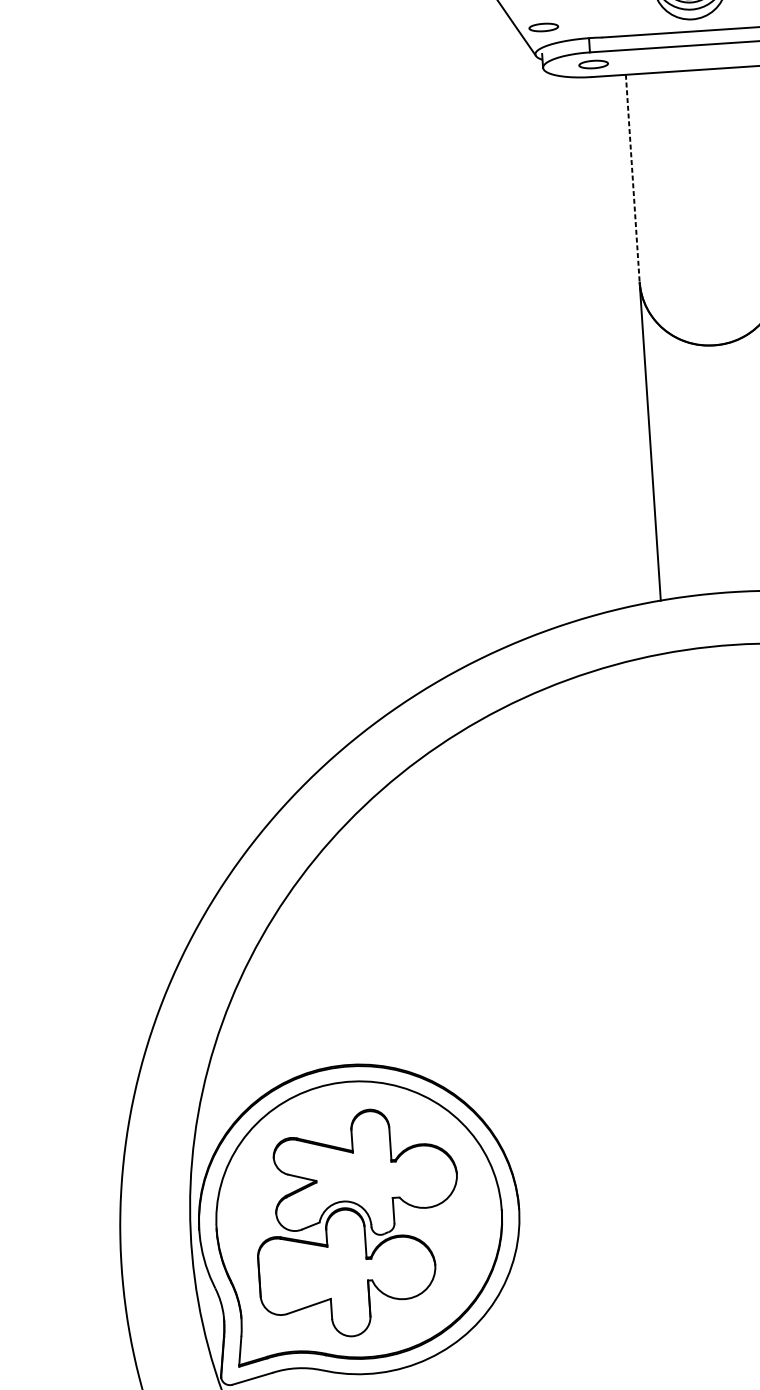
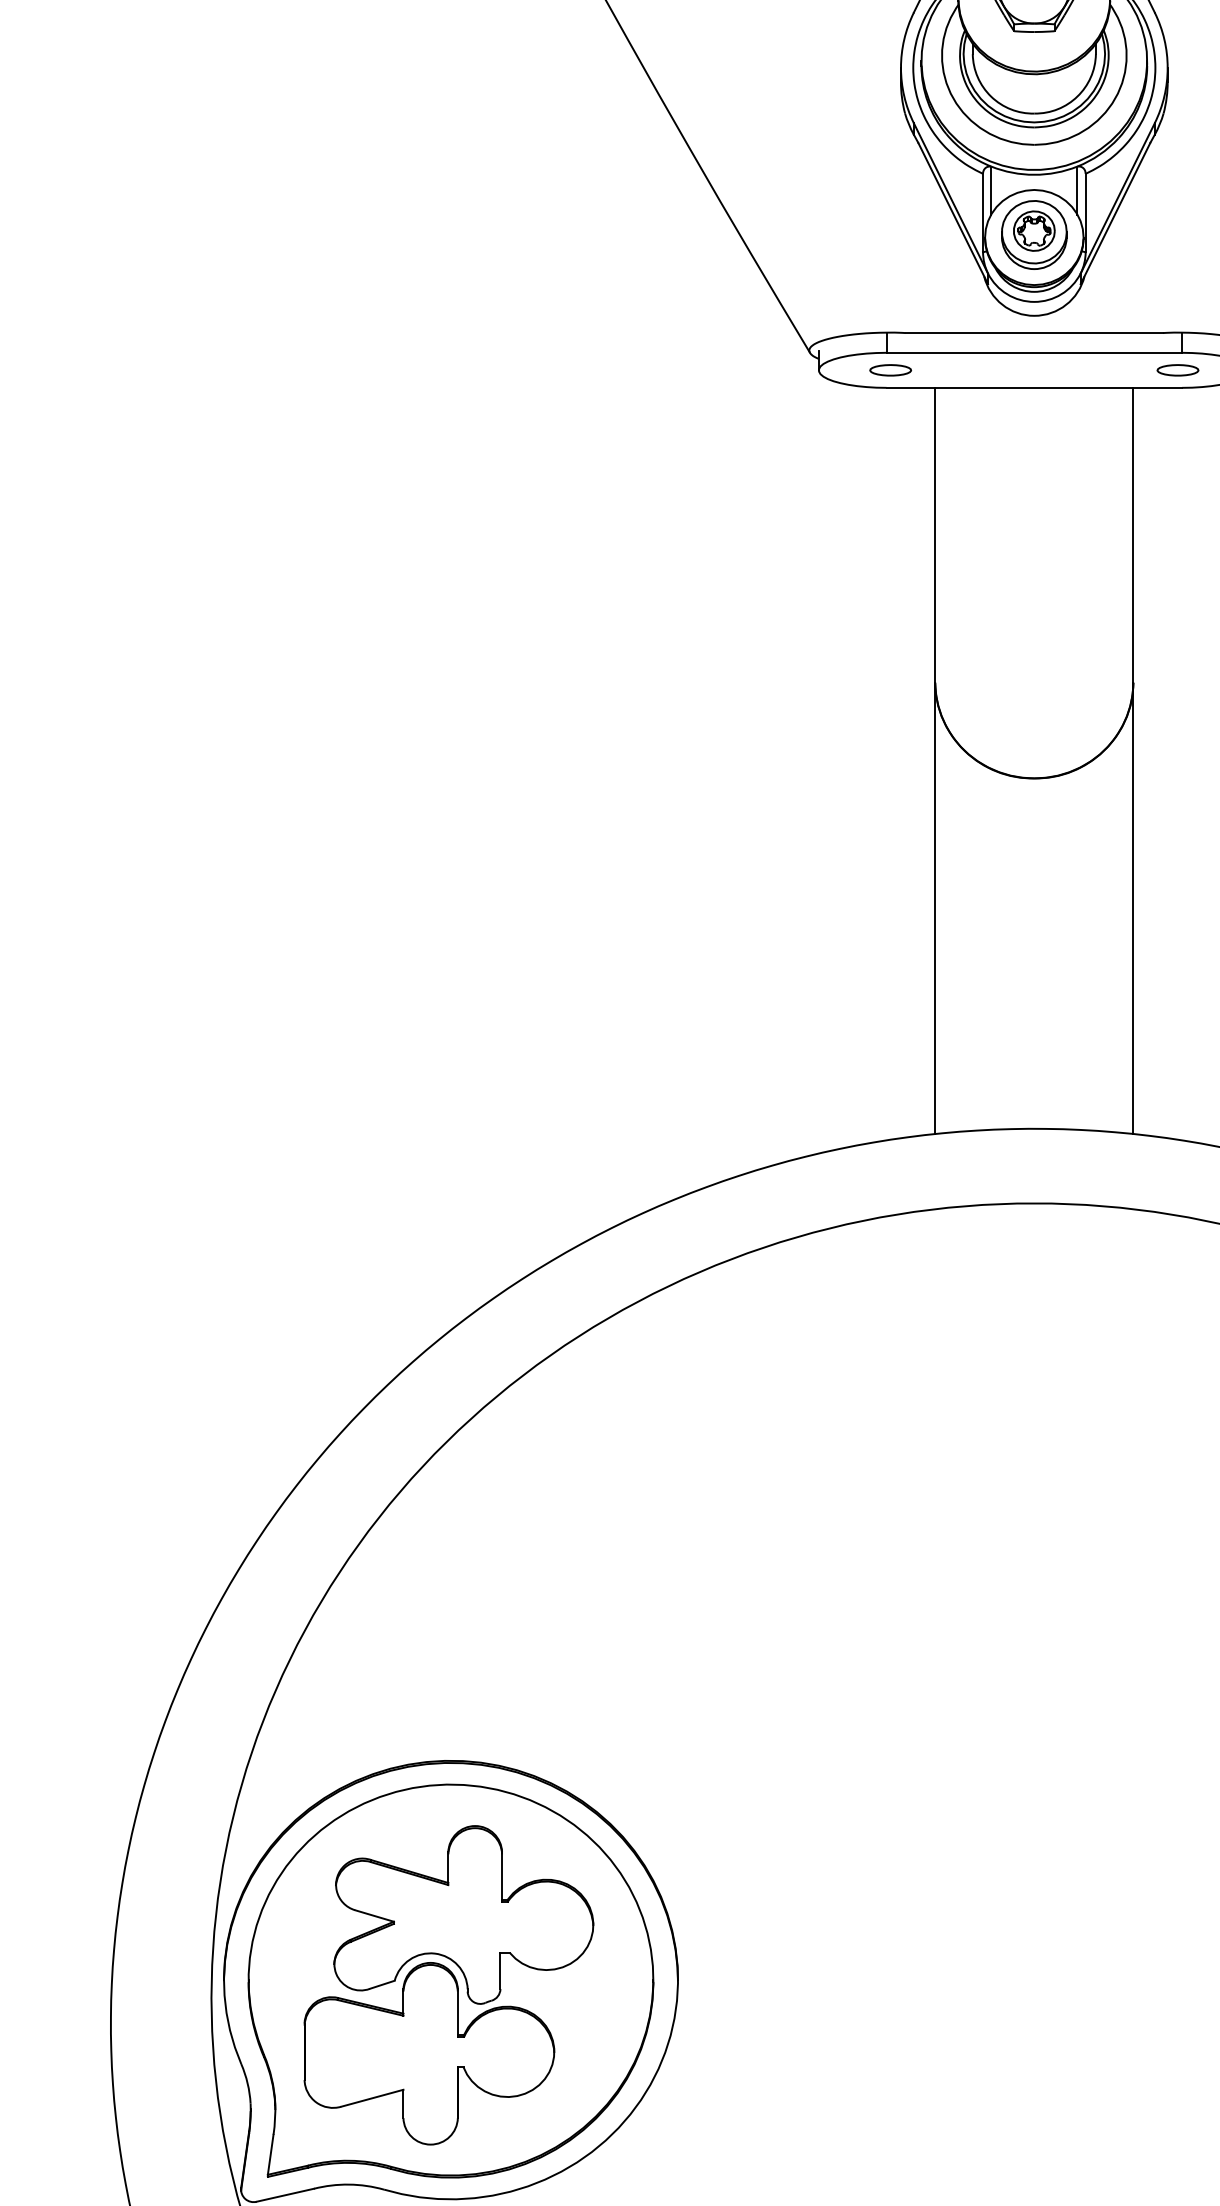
part: (543, 27) -> (823, 313), removed
line: (632, 178) -> (935, 535), dashed -> solid

